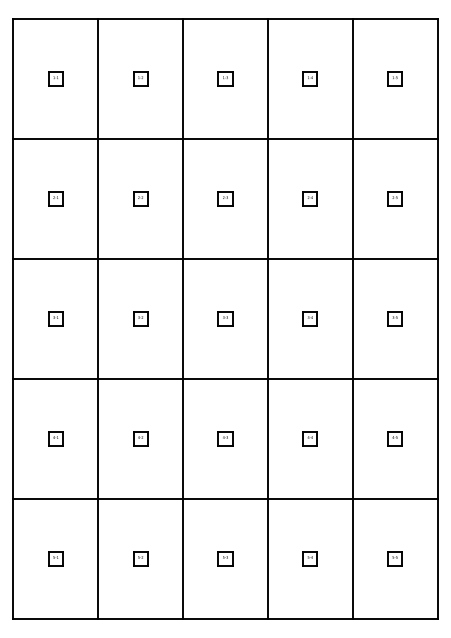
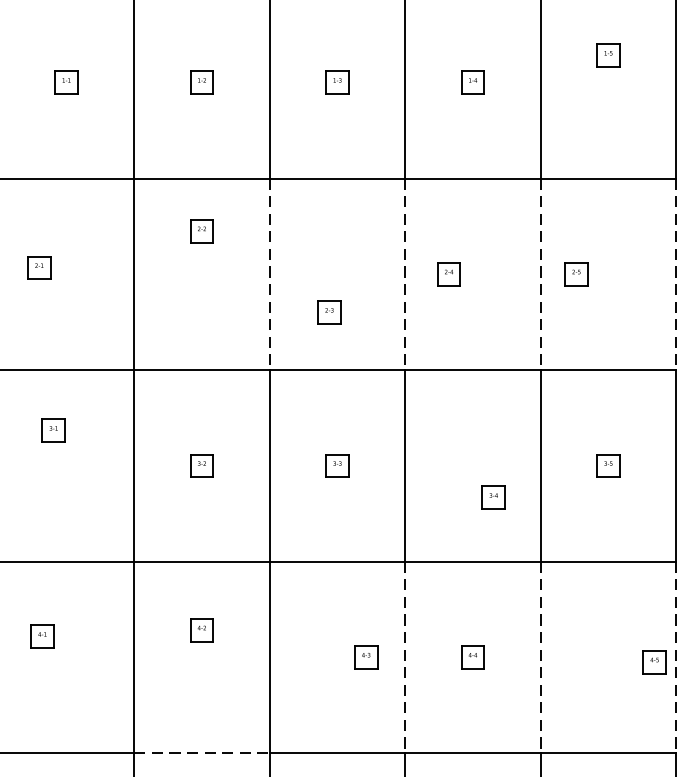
part: (394, 78) -> (607, 54), moved
part: (55, 198) -> (38, 267), moved
part: (140, 198) -> (201, 230), moved
part: (225, 198) -> (329, 311), moved
part: (309, 198) -> (447, 273), moved
part: (394, 198) -> (575, 273), moved
line: (183, 199) -> (270, 275), solid -> dashed
line: (267, 199) -> (404, 275), solid -> dashed
line: (352, 199) -> (540, 275), solid -> dashed
line: (437, 199) -> (676, 275), solid -> dashed
part: (55, 318) -> (53, 429), moved
part: (309, 318) -> (492, 497), moved
part: (55, 438) -> (42, 636), moved
part: (140, 438) -> (201, 629), moved
part: (225, 438) -> (366, 656), moved
line: (267, 438) -> (404, 656), solid -> dashed
line: (352, 438) -> (540, 656), solid -> dashed
part: (394, 438) -> (653, 661), moved
line: (437, 438) -> (676, 656), solid -> dashed
line: (141, 498) -> (203, 752), solid -> dashed

